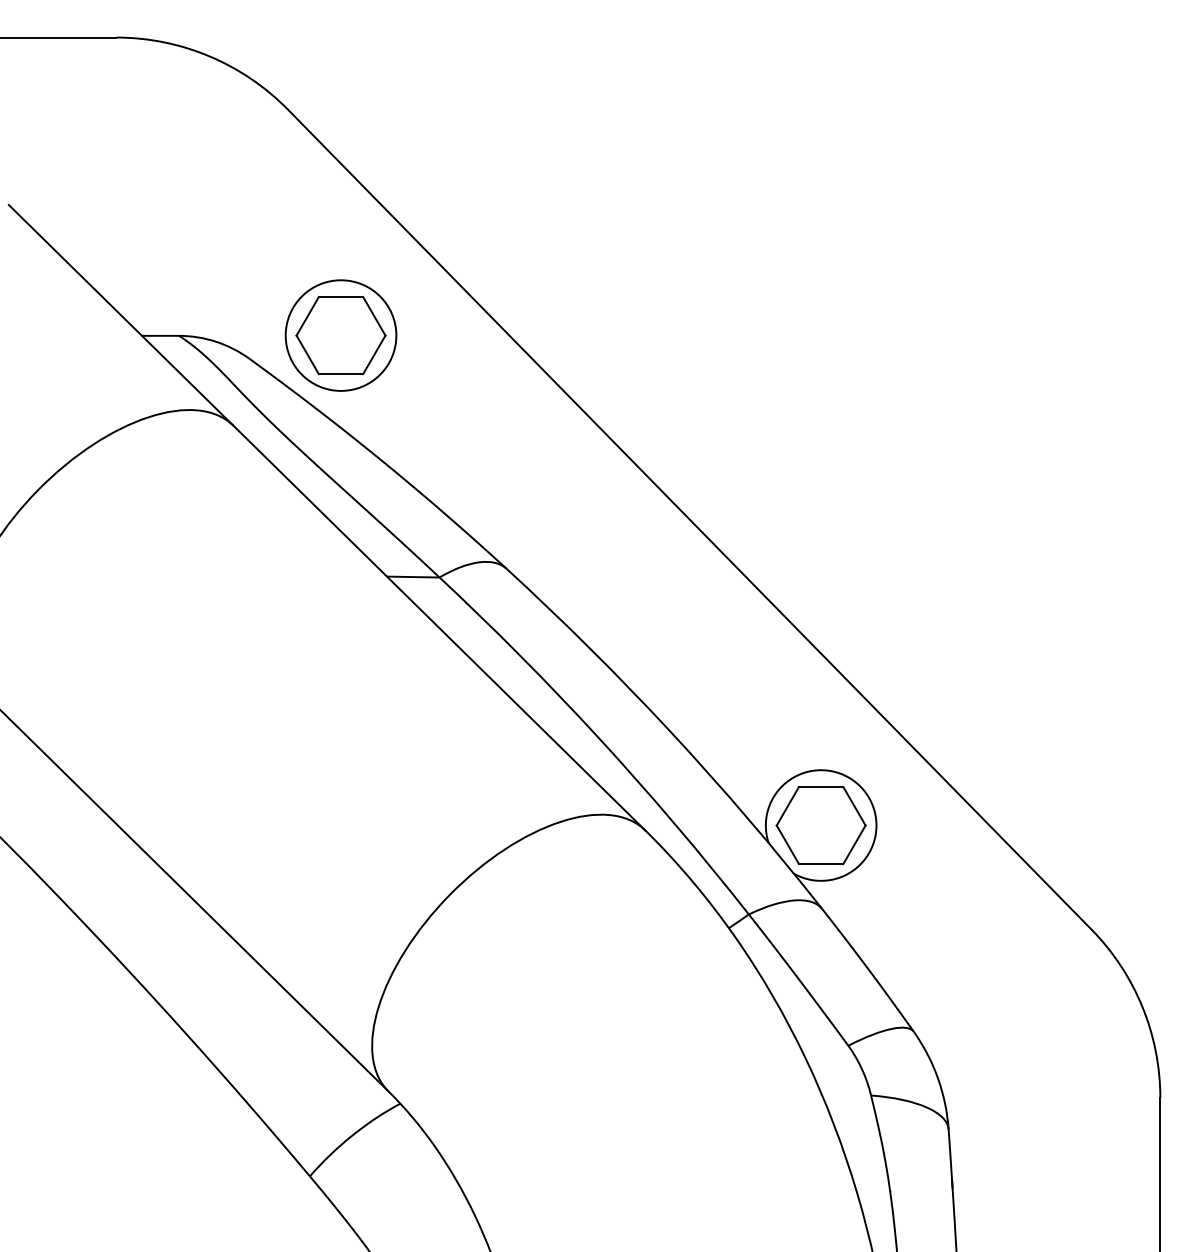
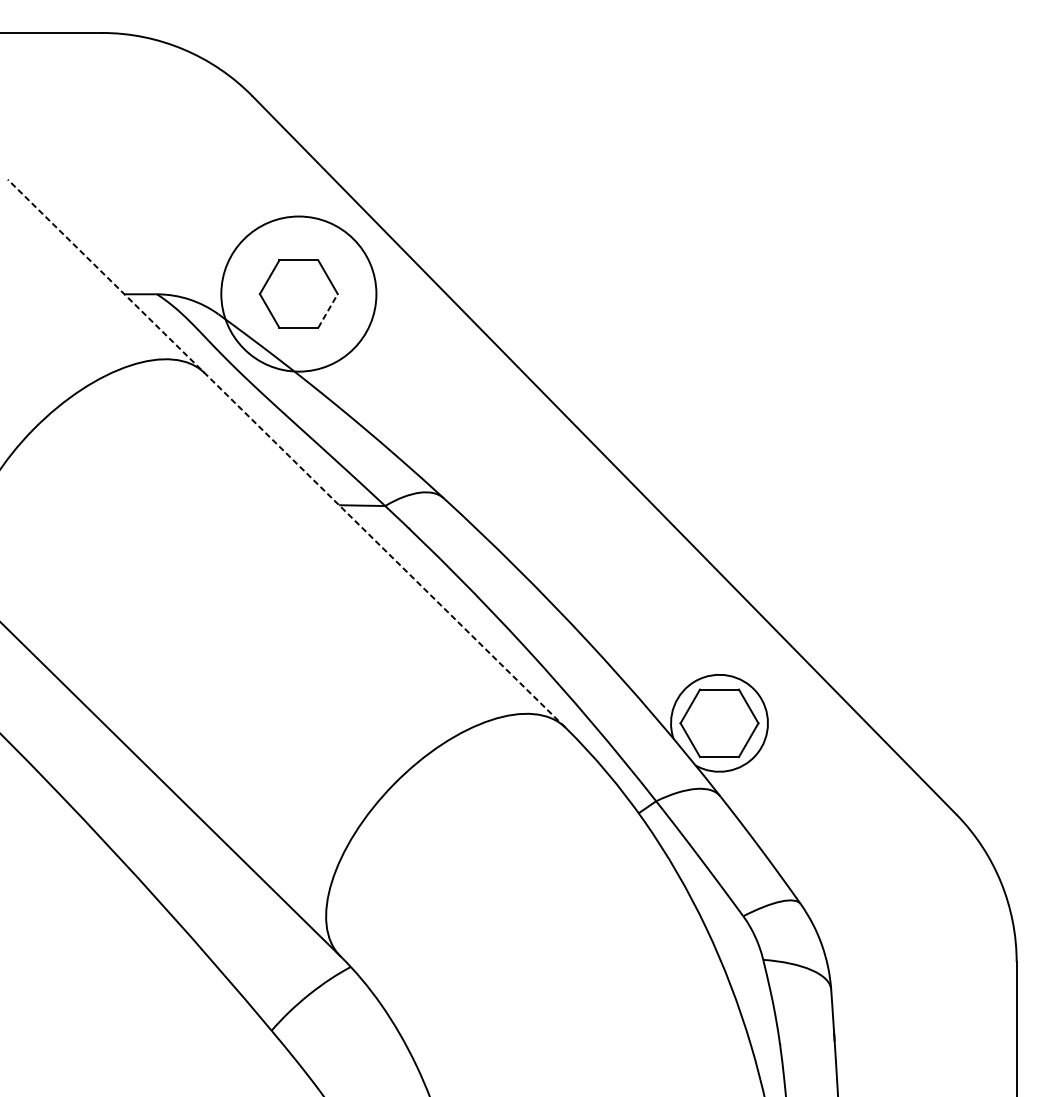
circle: (340, 335) -> (298, 293), size x1.6
line: (374, 354) -> (328, 310), solid -> dashed
line: (326, 517) -> (286, 453), solid -> dashed

